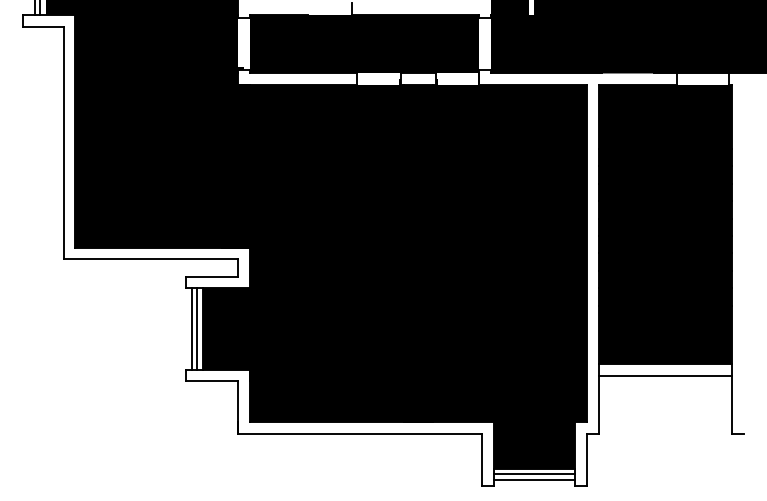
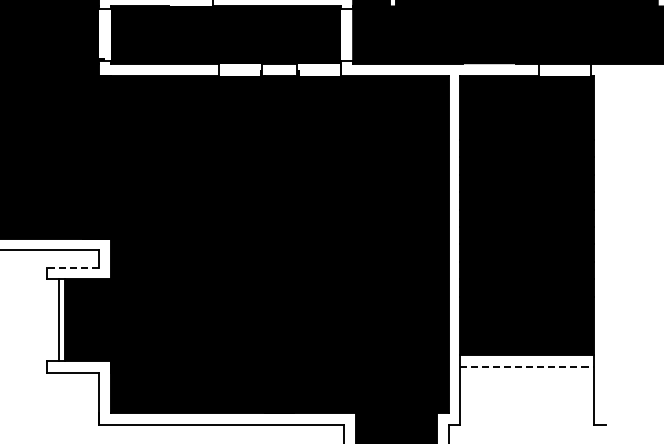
line: (211, 276) -> (72, 267), solid -> dashed
line: (191, 328) -> (52, 319), removed
line: (665, 375) -> (527, 366), solid -> dashed

